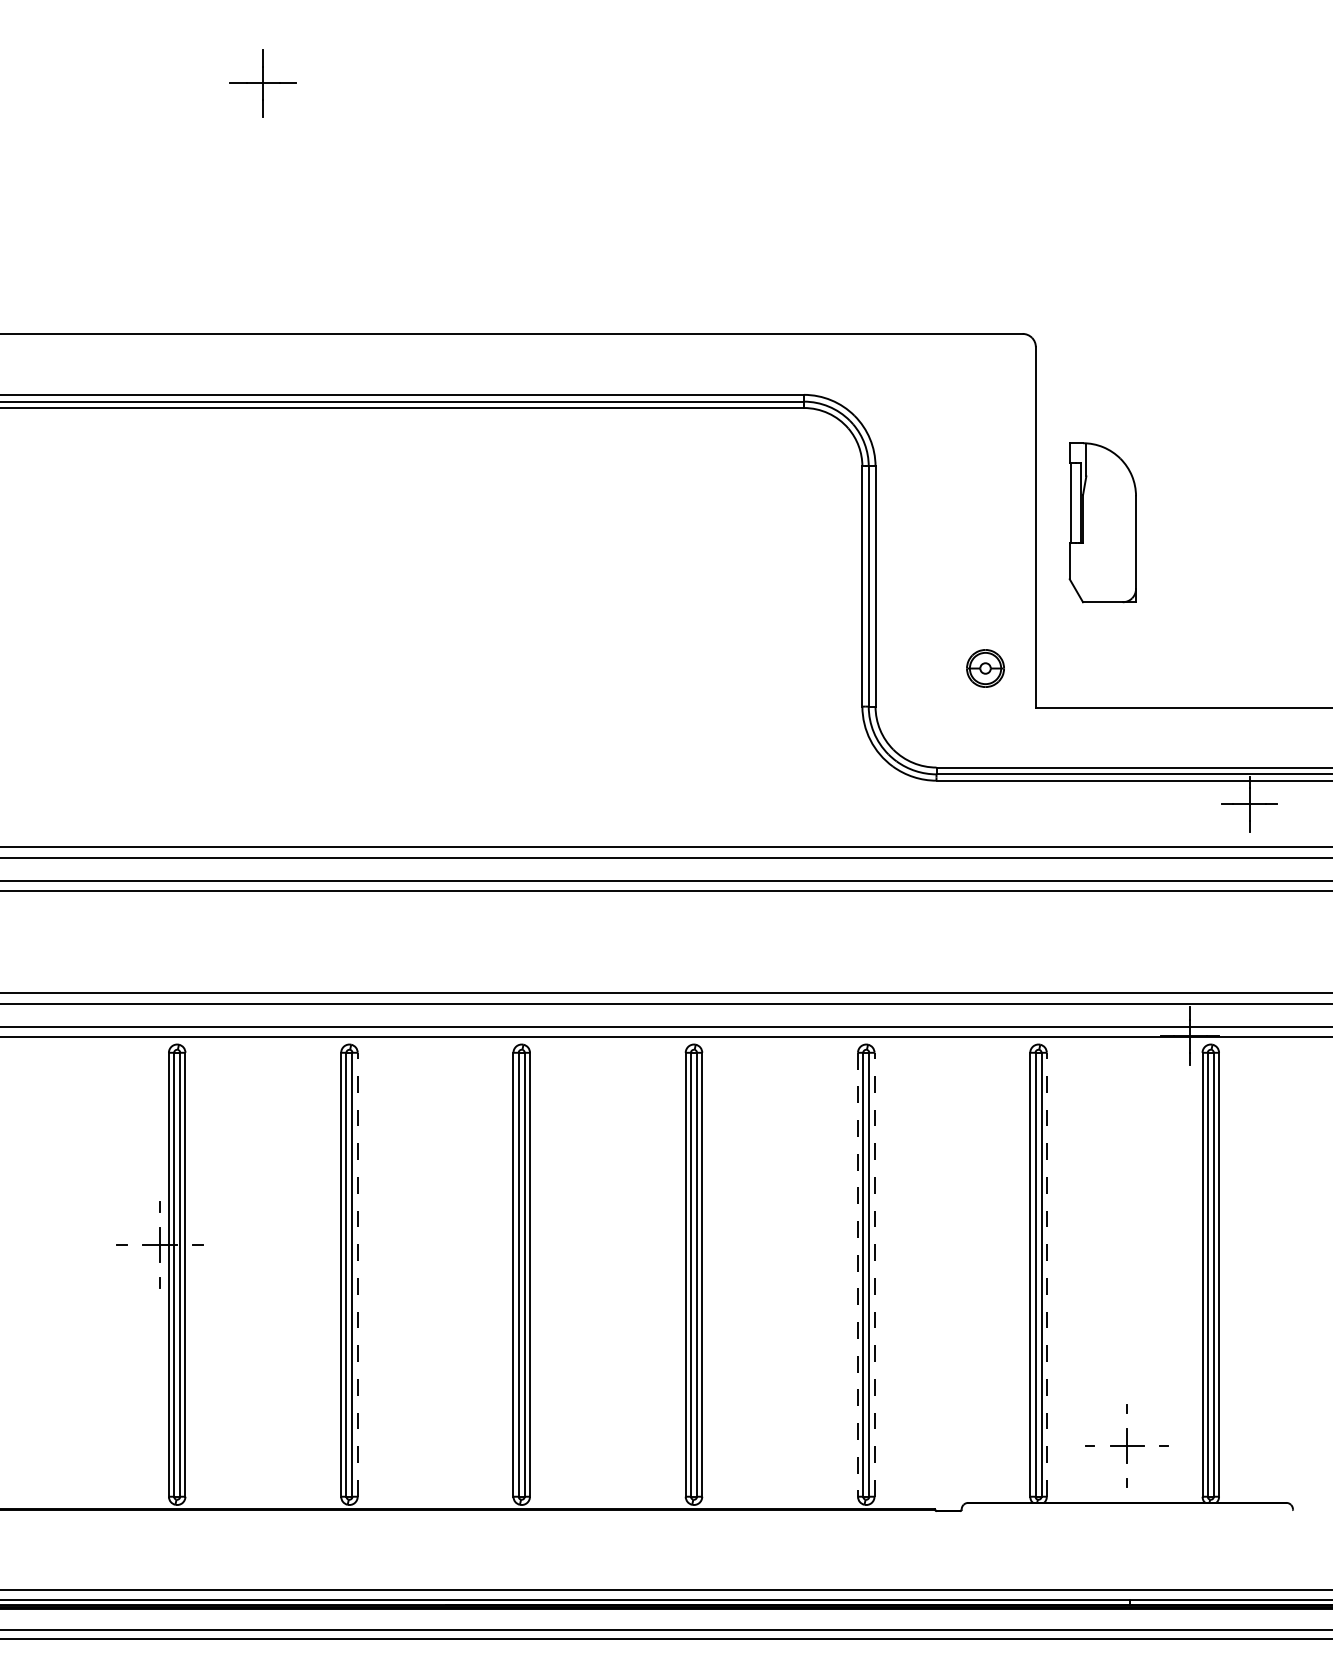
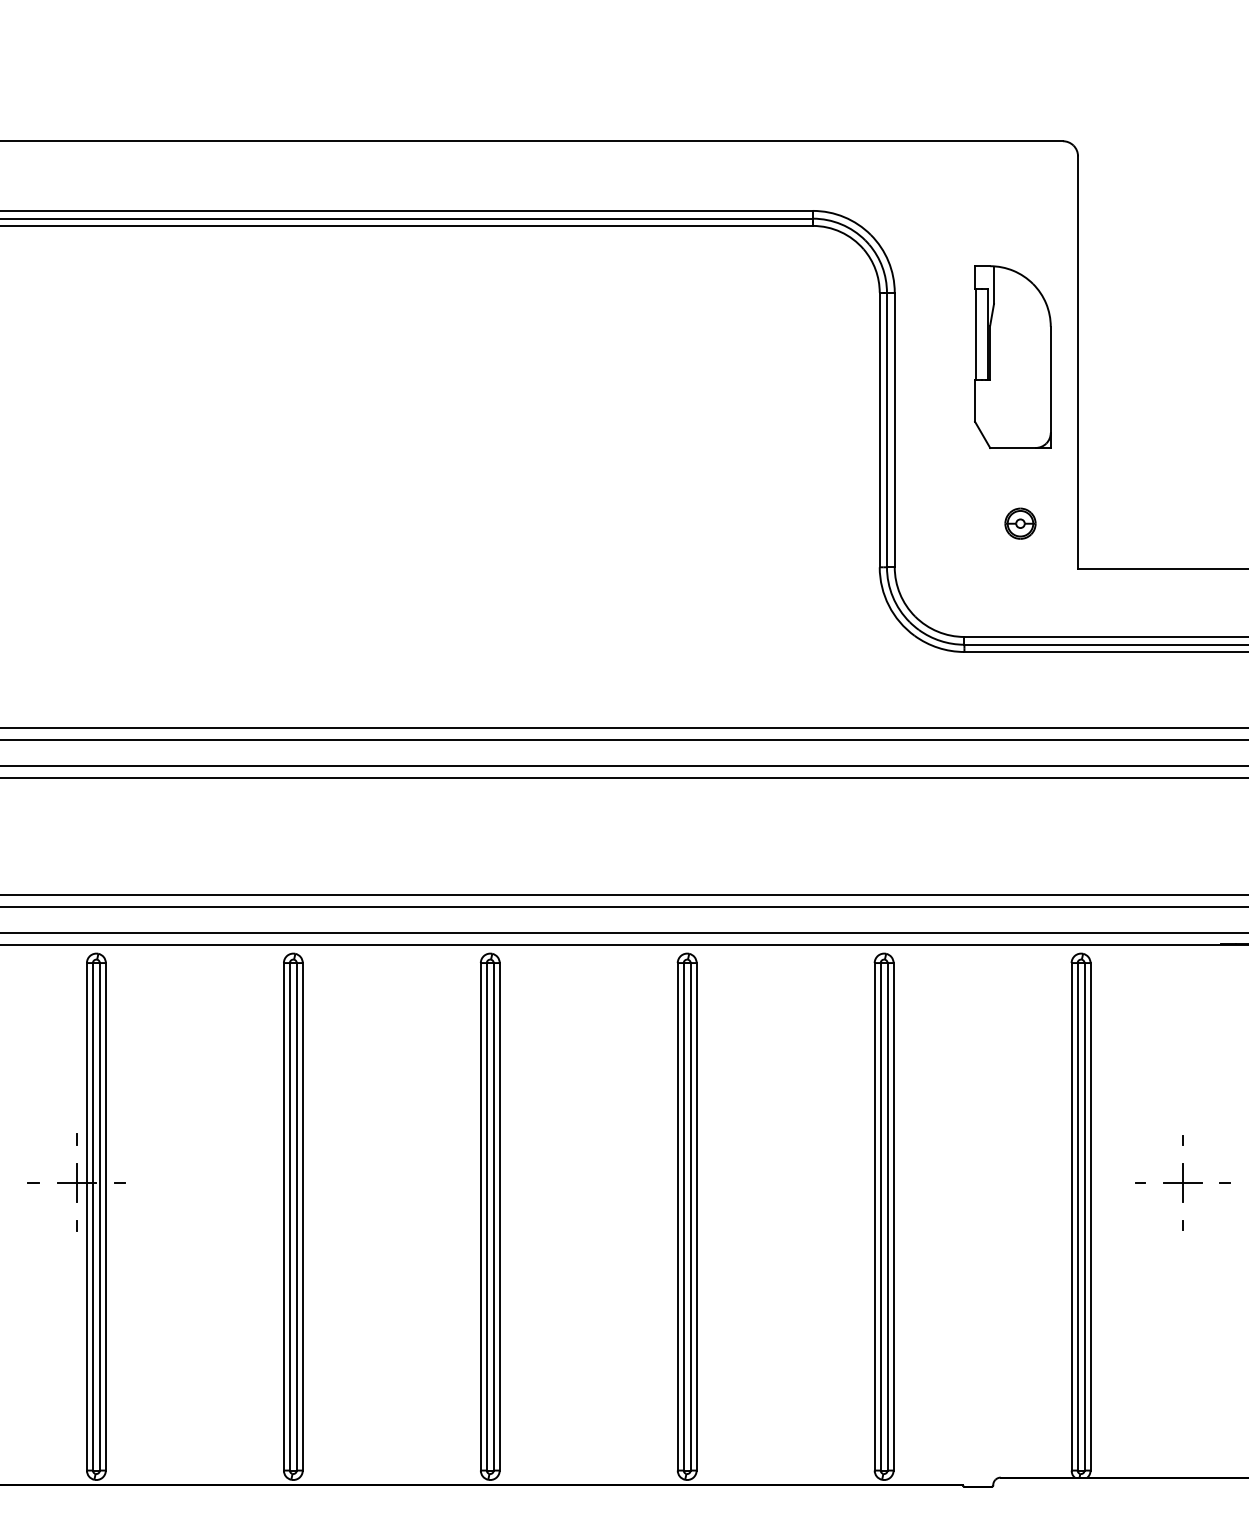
part: (1102, 522) -> (1012, 356), moved
part: (985, 668) -> (1020, 523), size x0.71
line: (357, 1274) -> (302, 1216), dashed -> solid
line: (857, 1274) -> (874, 1216), dashed -> solid
line: (874, 1274) -> (893, 1216), dashed -> solid
line: (1046, 1274) -> (1090, 1216), dashed -> solid
part: (1126, 1445) -> (1181, 1182), moved

